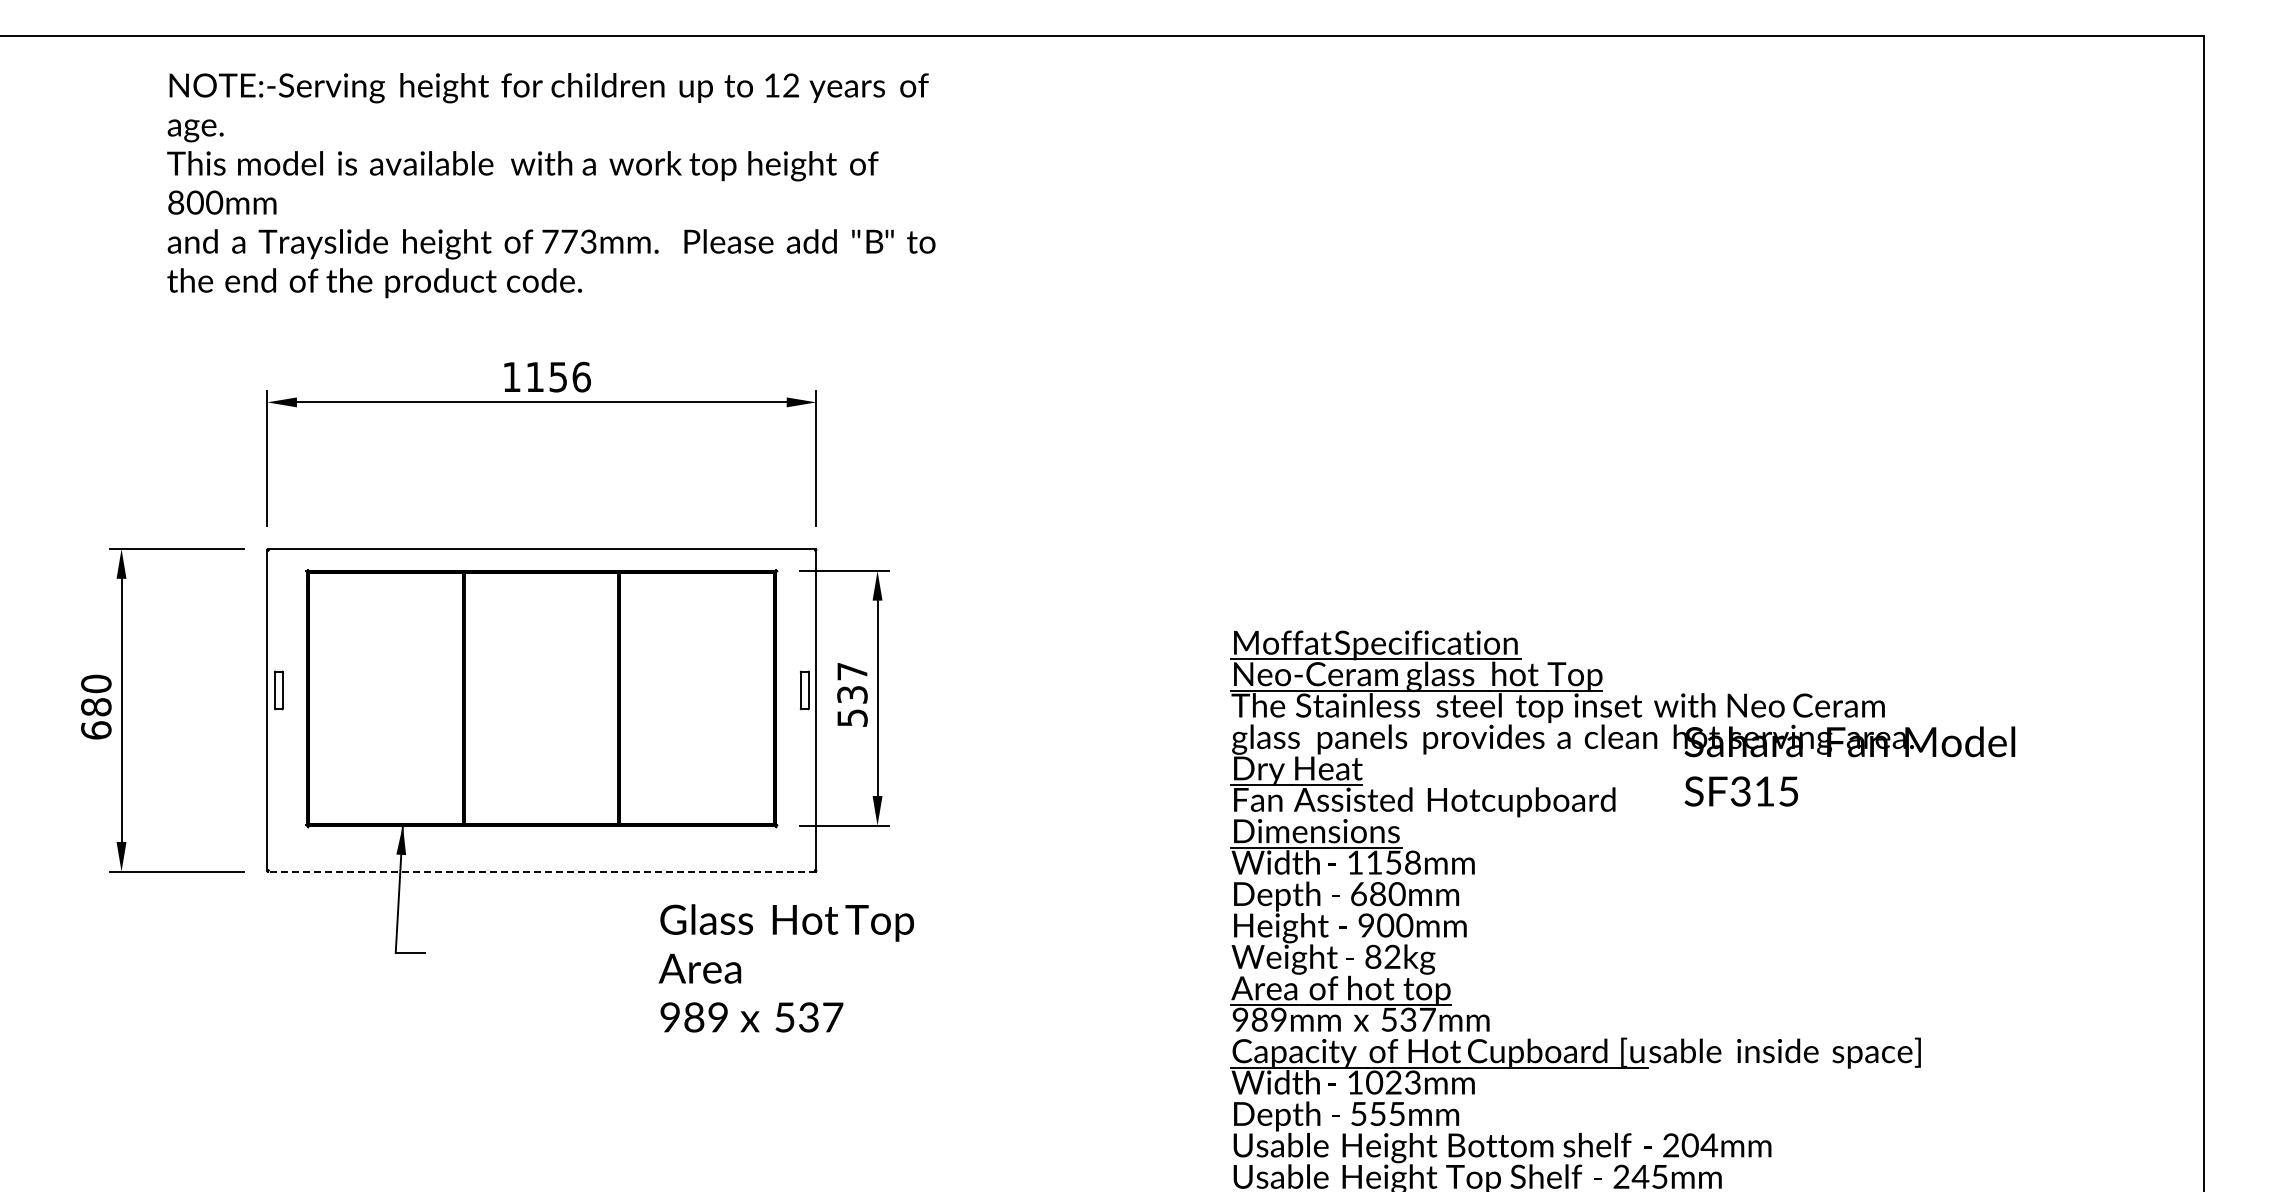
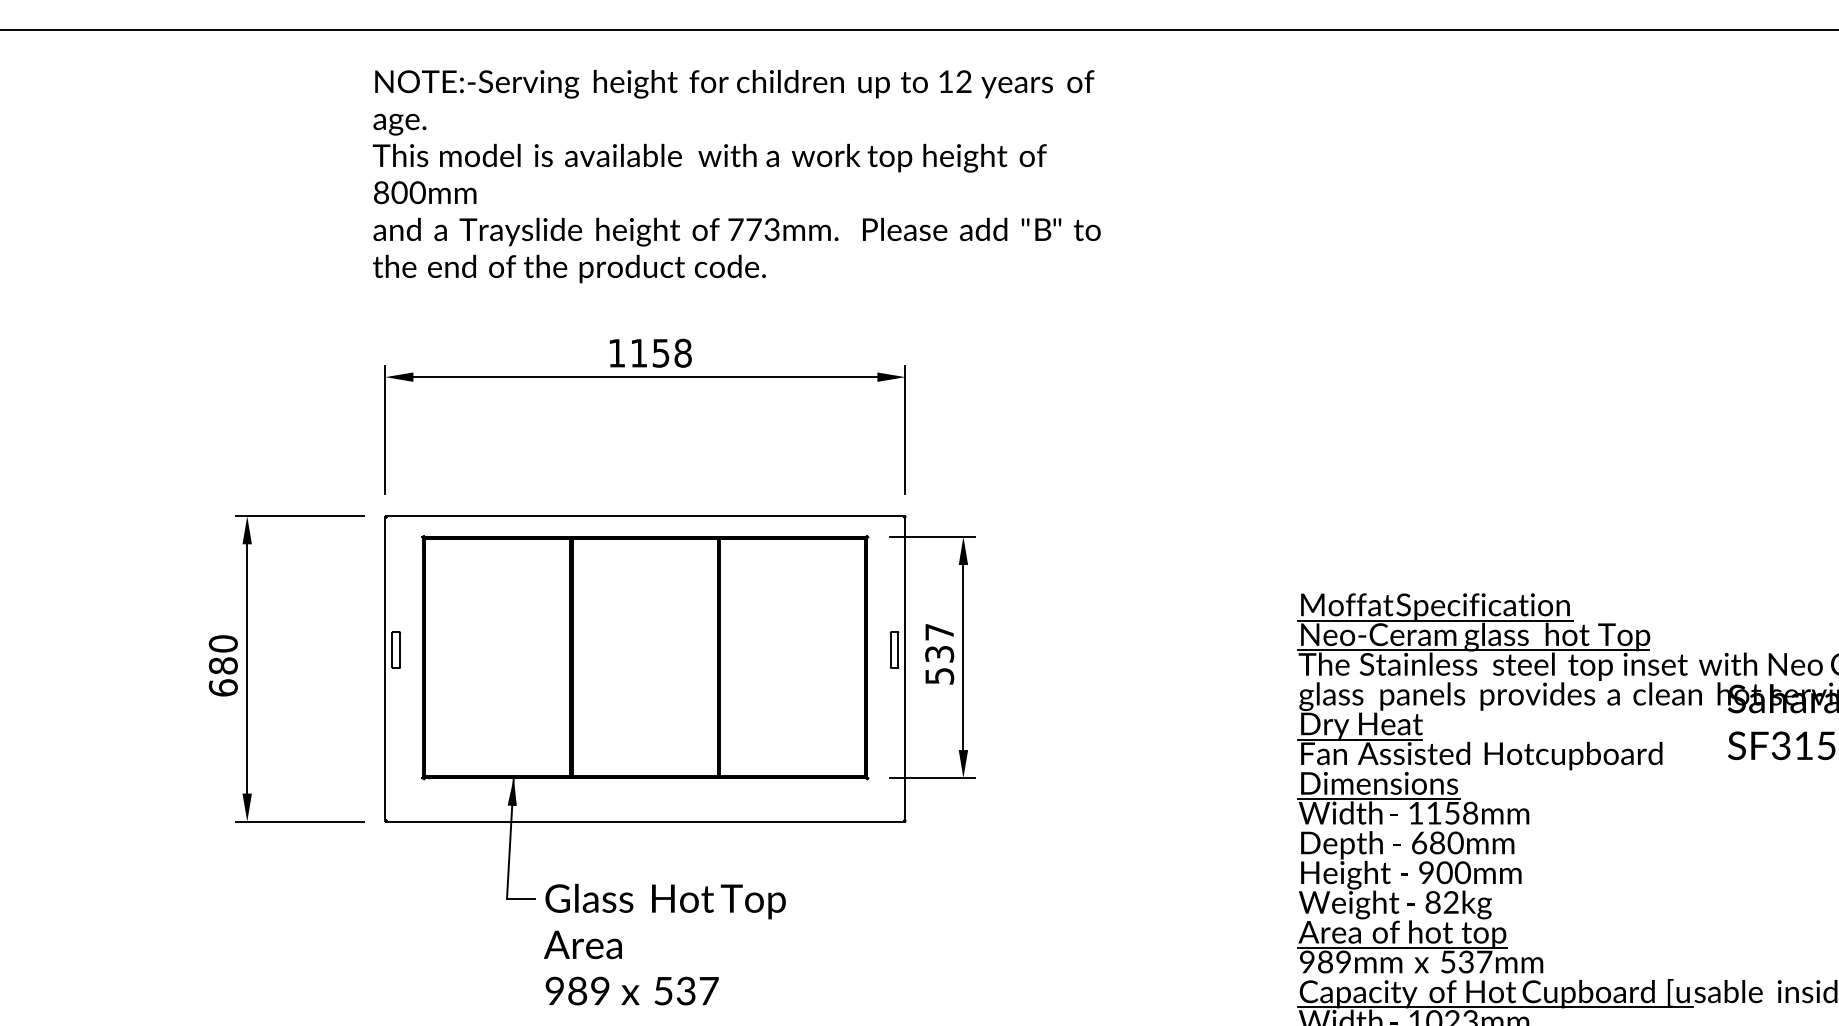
text: (551, 185) -> (736, 176), moved
text: (581, 376) -> (682, 352), 1156 -> 1158
line: (541, 871) -> (645, 821), dashed -> solid
text: (785, 968) -> (664, 944), moved

